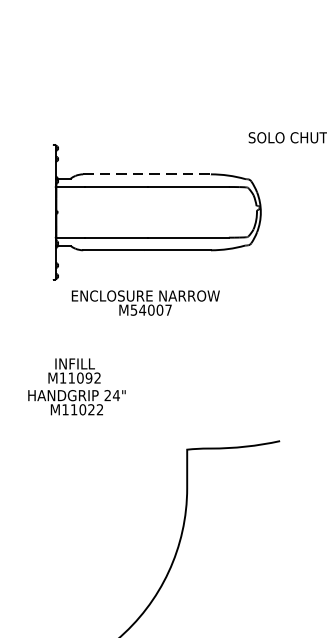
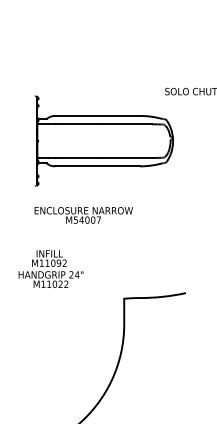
line: (148, 173) -> (98, 115), dashed -> solid
text: (145, 303) -> (83, 215), moved
text: (76, 385) -> (50, 268), moved

